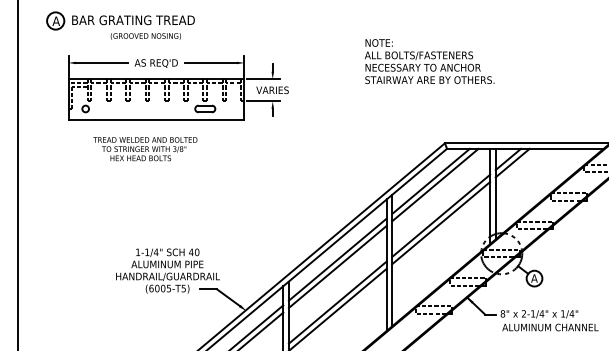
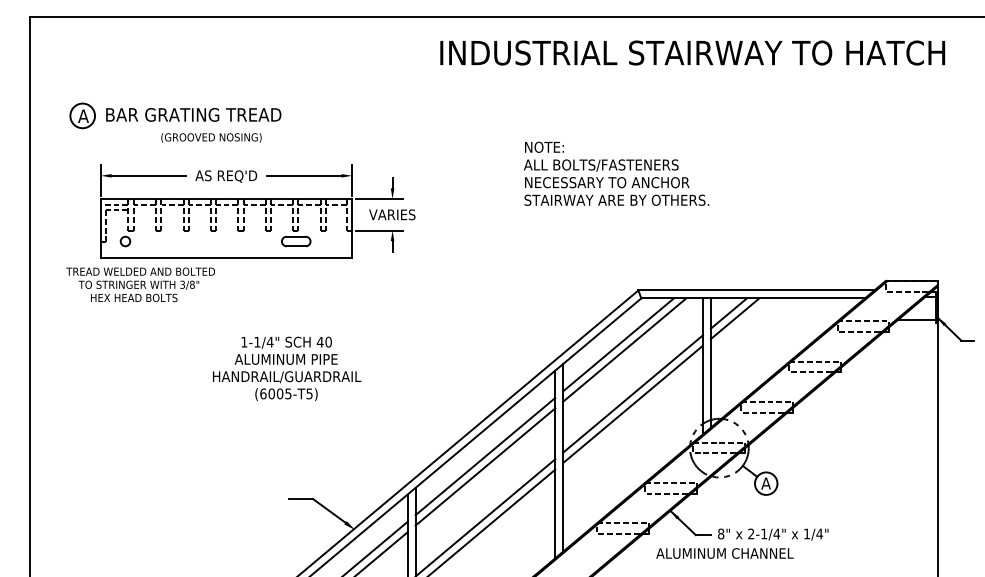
text: (145, 148) -> (140, 284), moved
text: (168, 270) -> (287, 368), moved
text: (550, 327) -> (724, 553), moved

